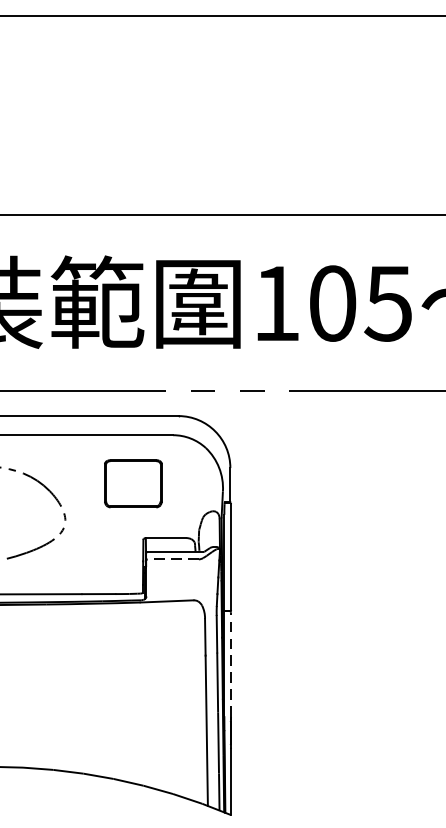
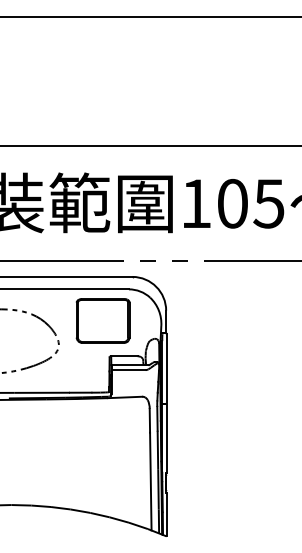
part: (132, 483) -> (102, 320), size x1.43
line: (173, 559) -> (129, 370), dashed -> solid
line: (230, 664) -> (166, 438), dashed -> solid

